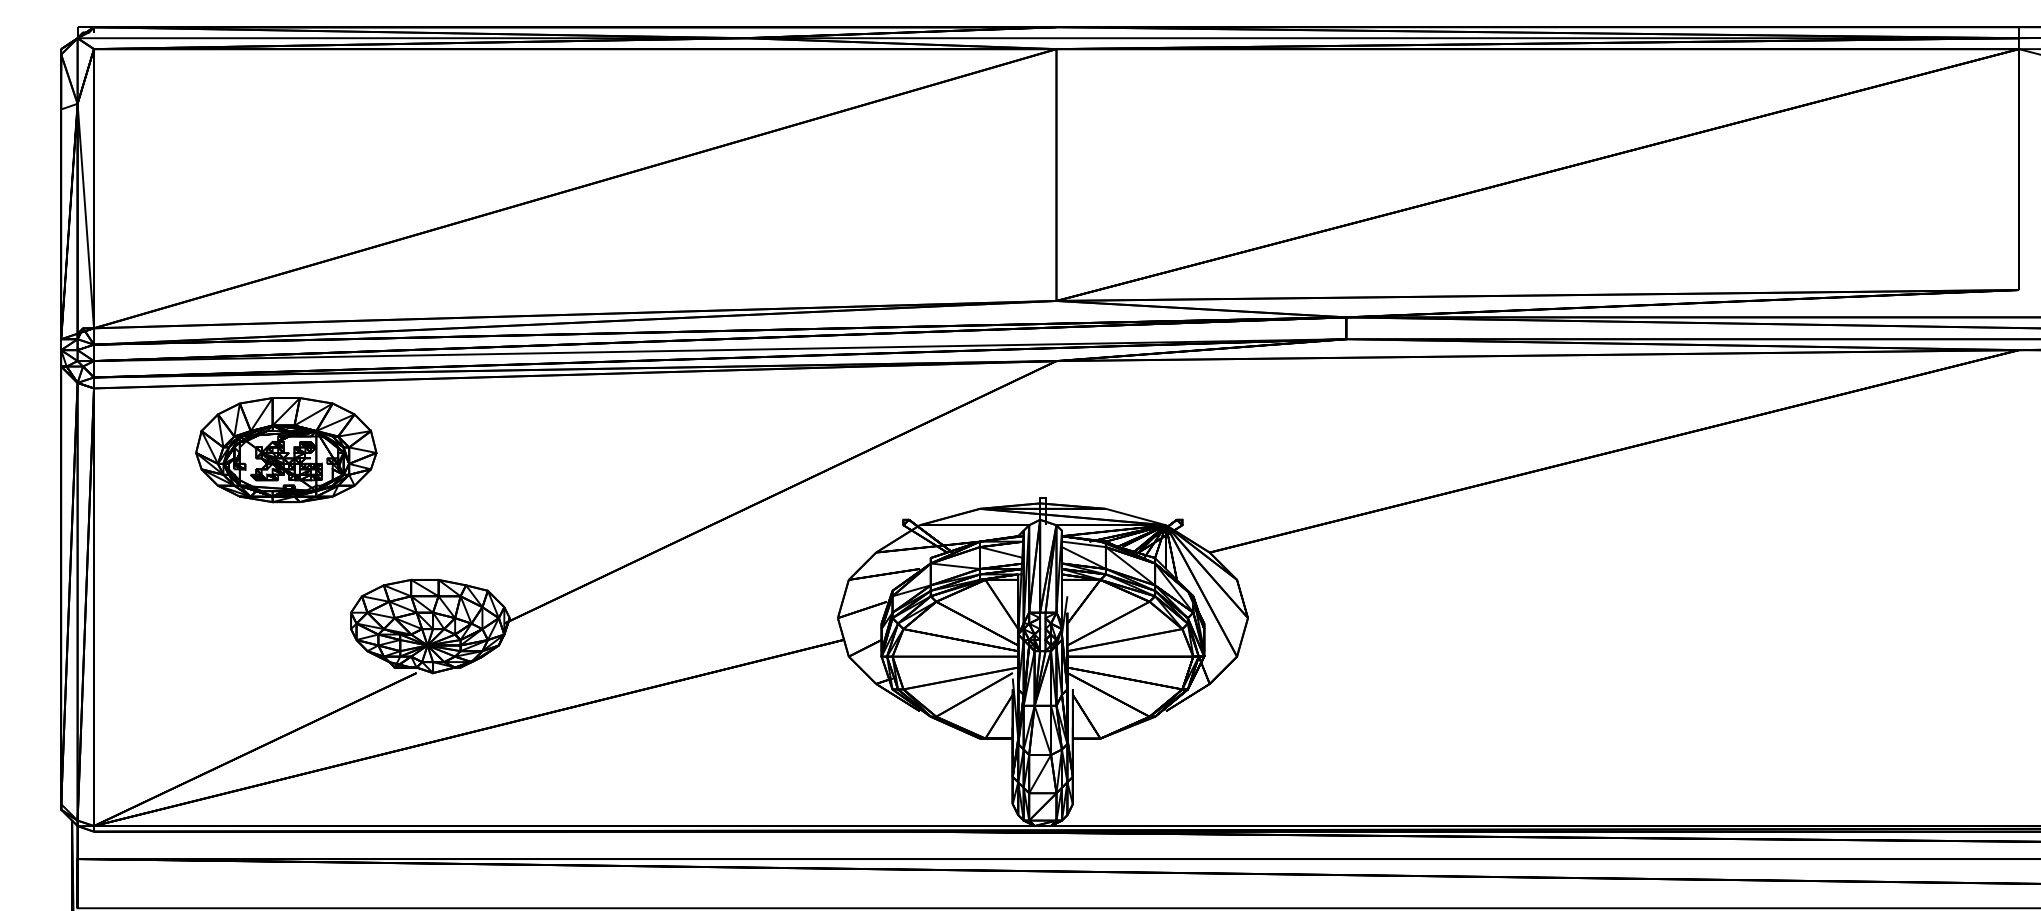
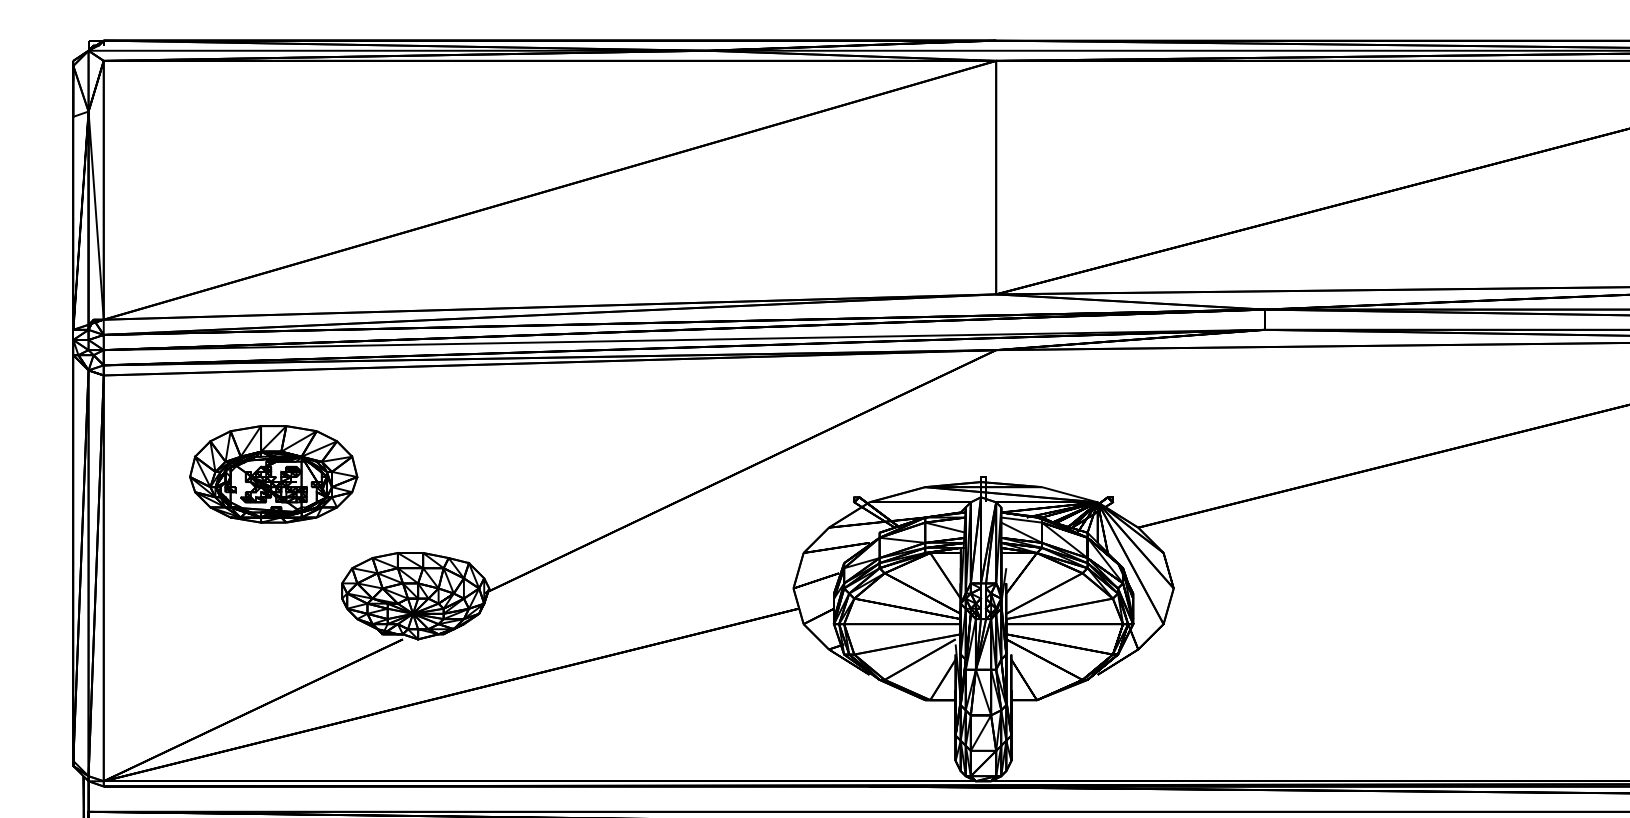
part: (286, 450) -> (273, 474), moved

